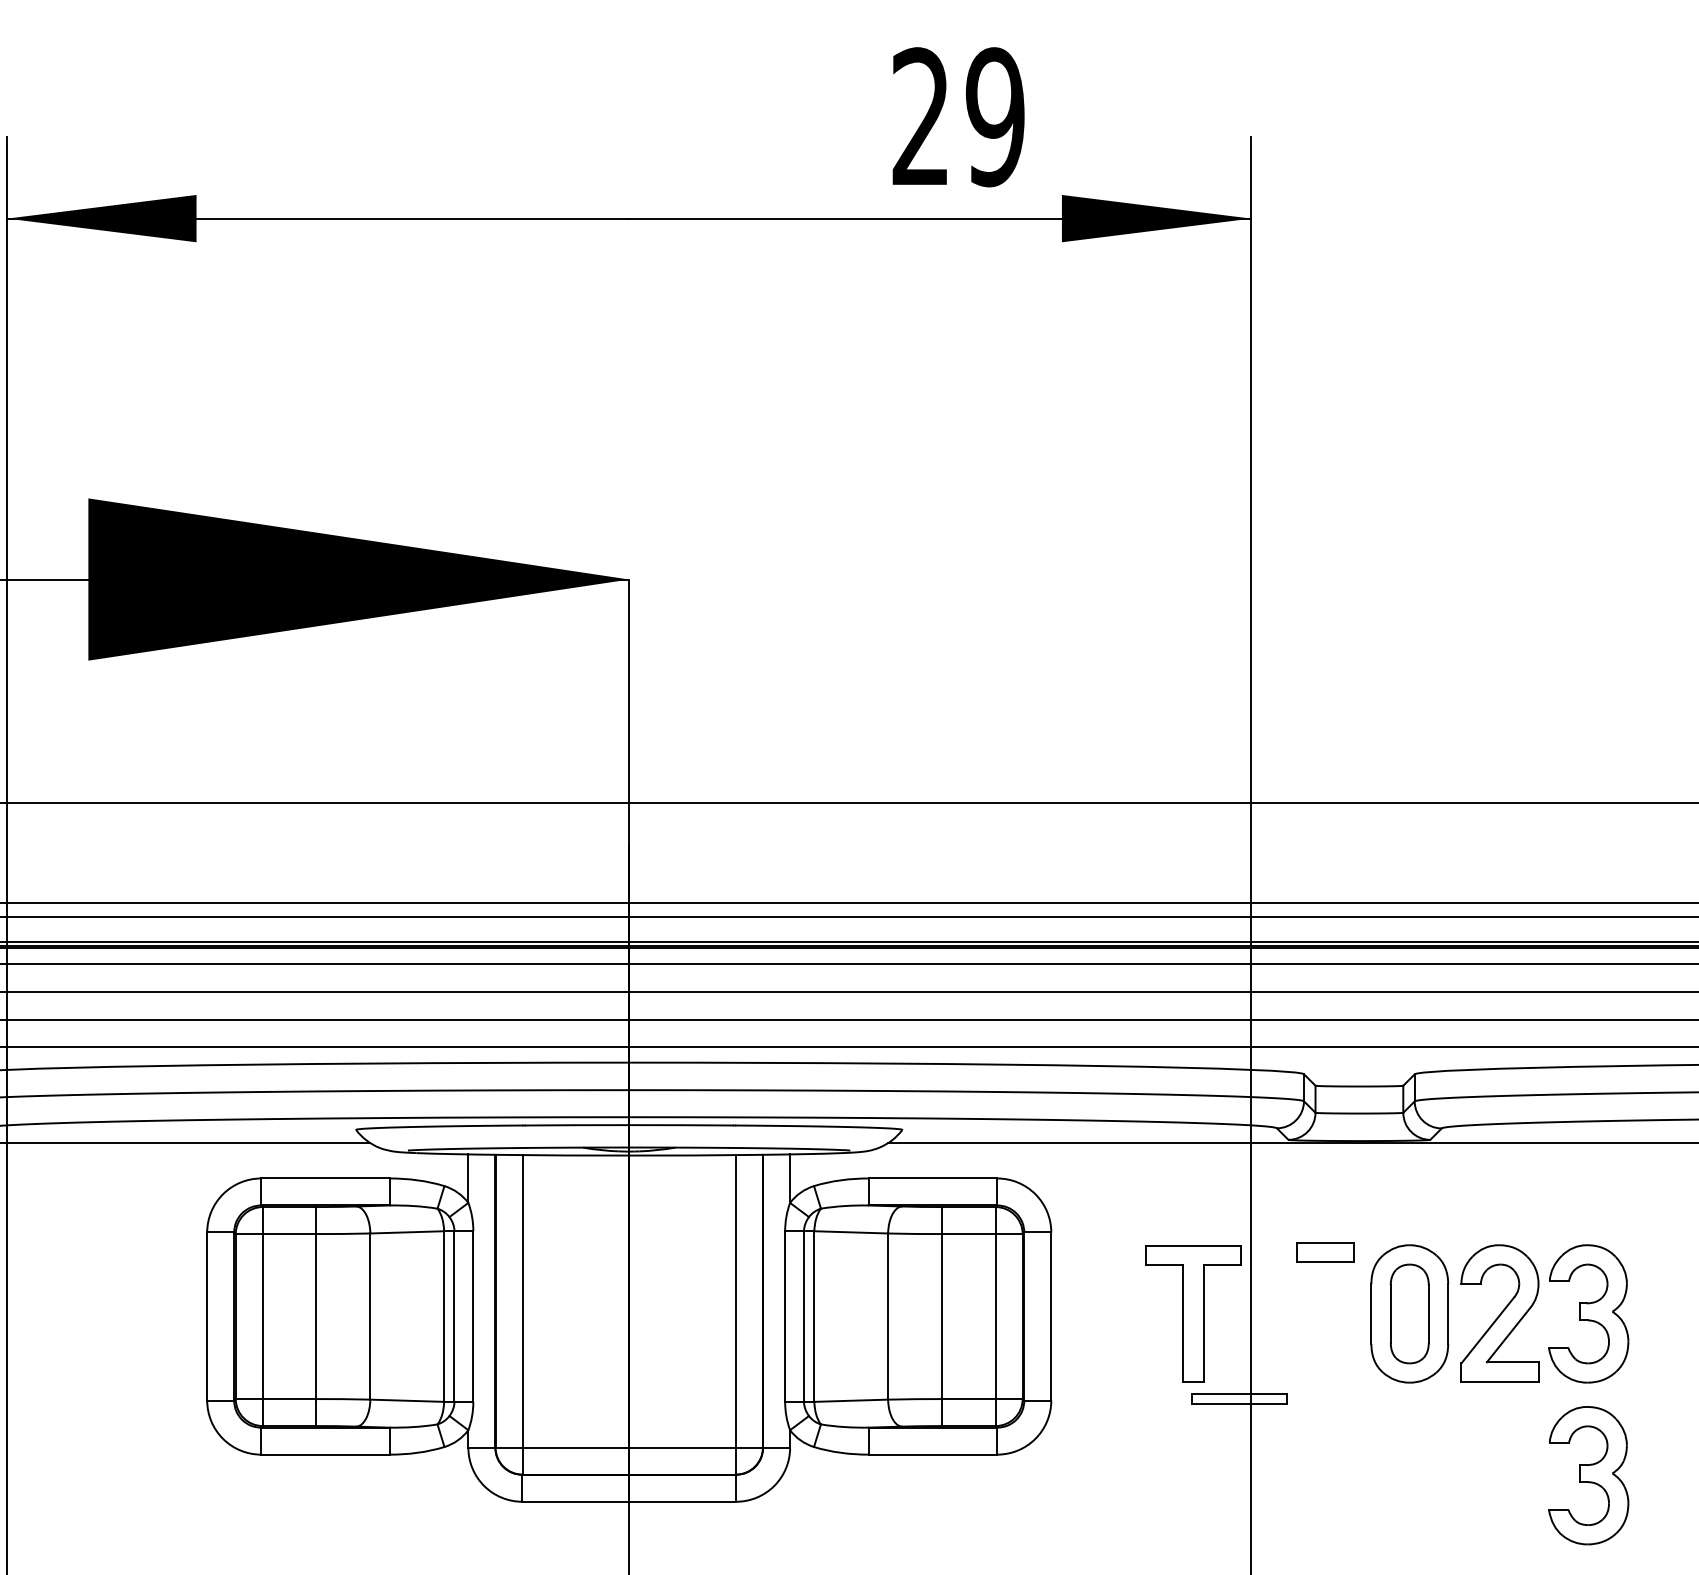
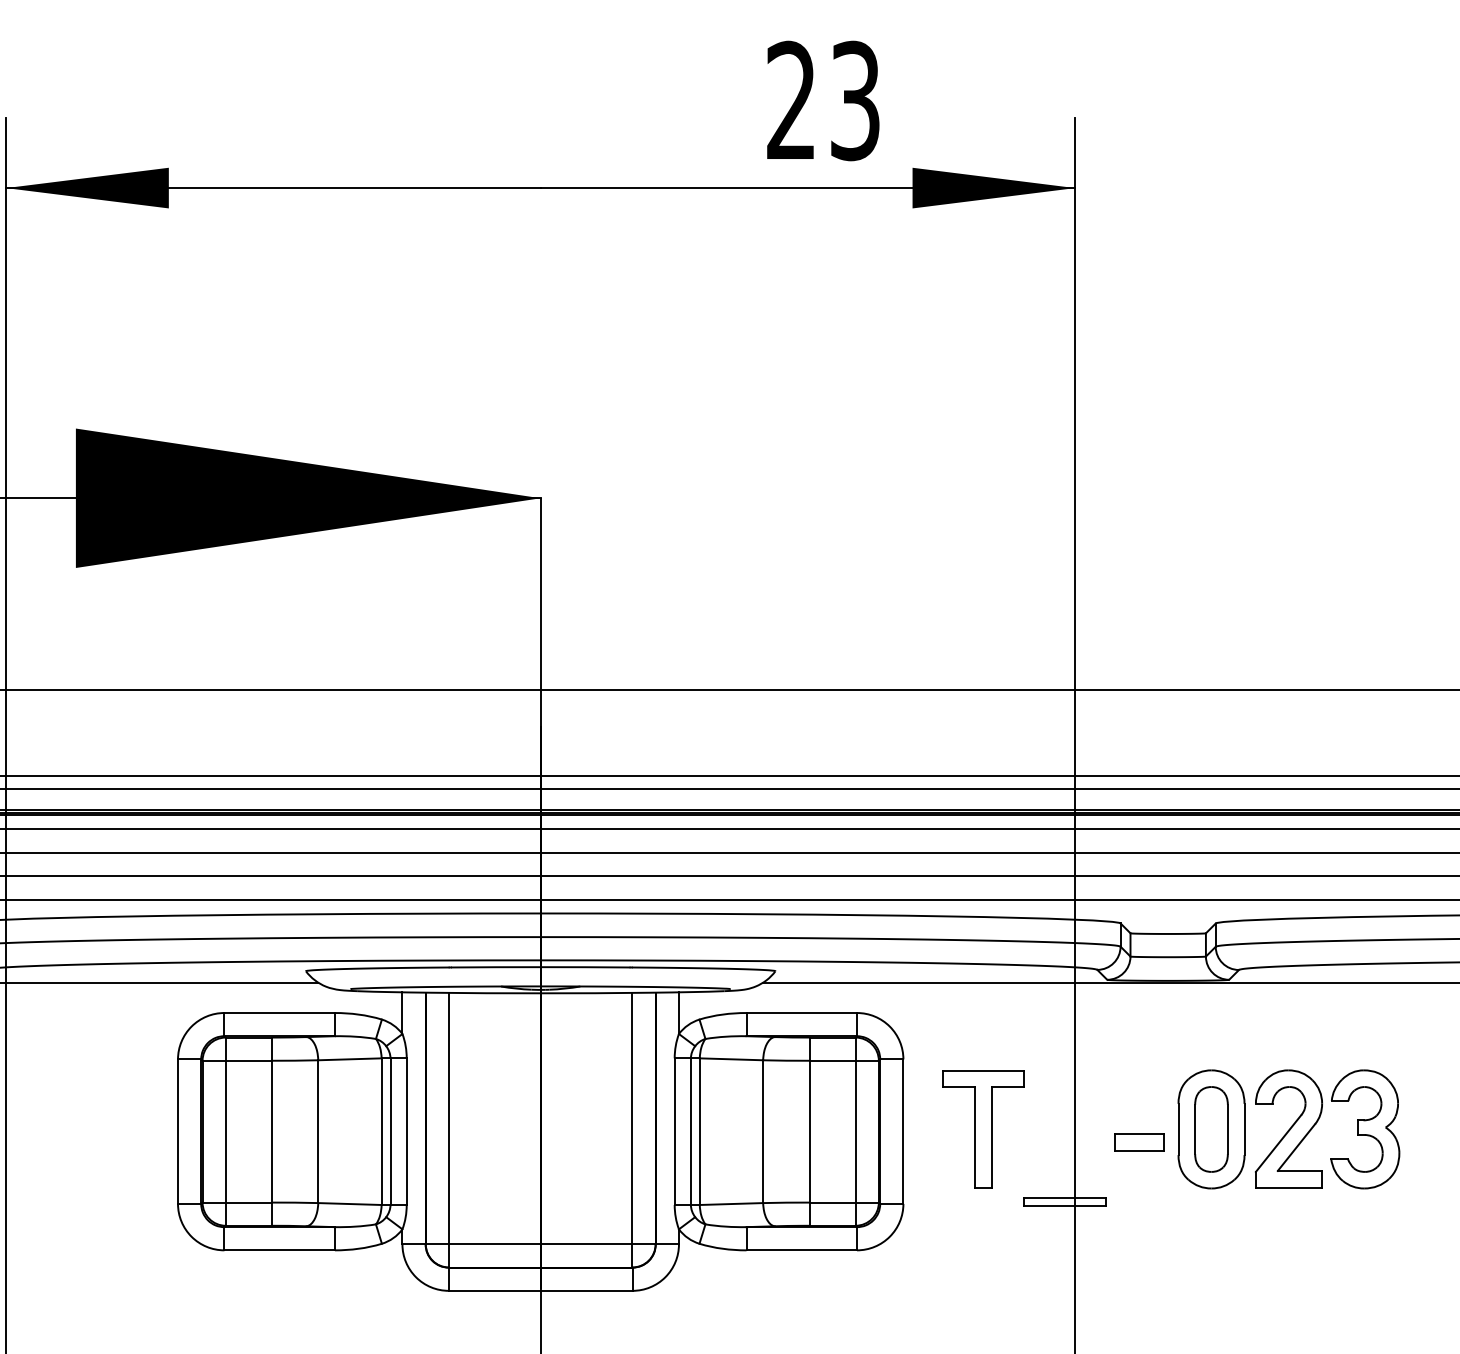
text: (995, 116) -> (855, 100), 29 -> 23
part: (1325, 1252) -> (1139, 1142), moved
part: (1193, 1314) -> (983, 1129), moved
part: (1588, 1475) -> (1365, 1268), removed

